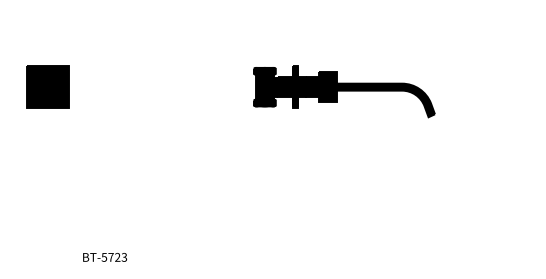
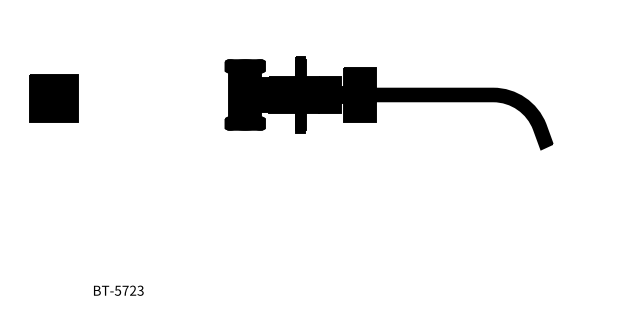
part: (344, 91) -> (389, 103), size x1.6

